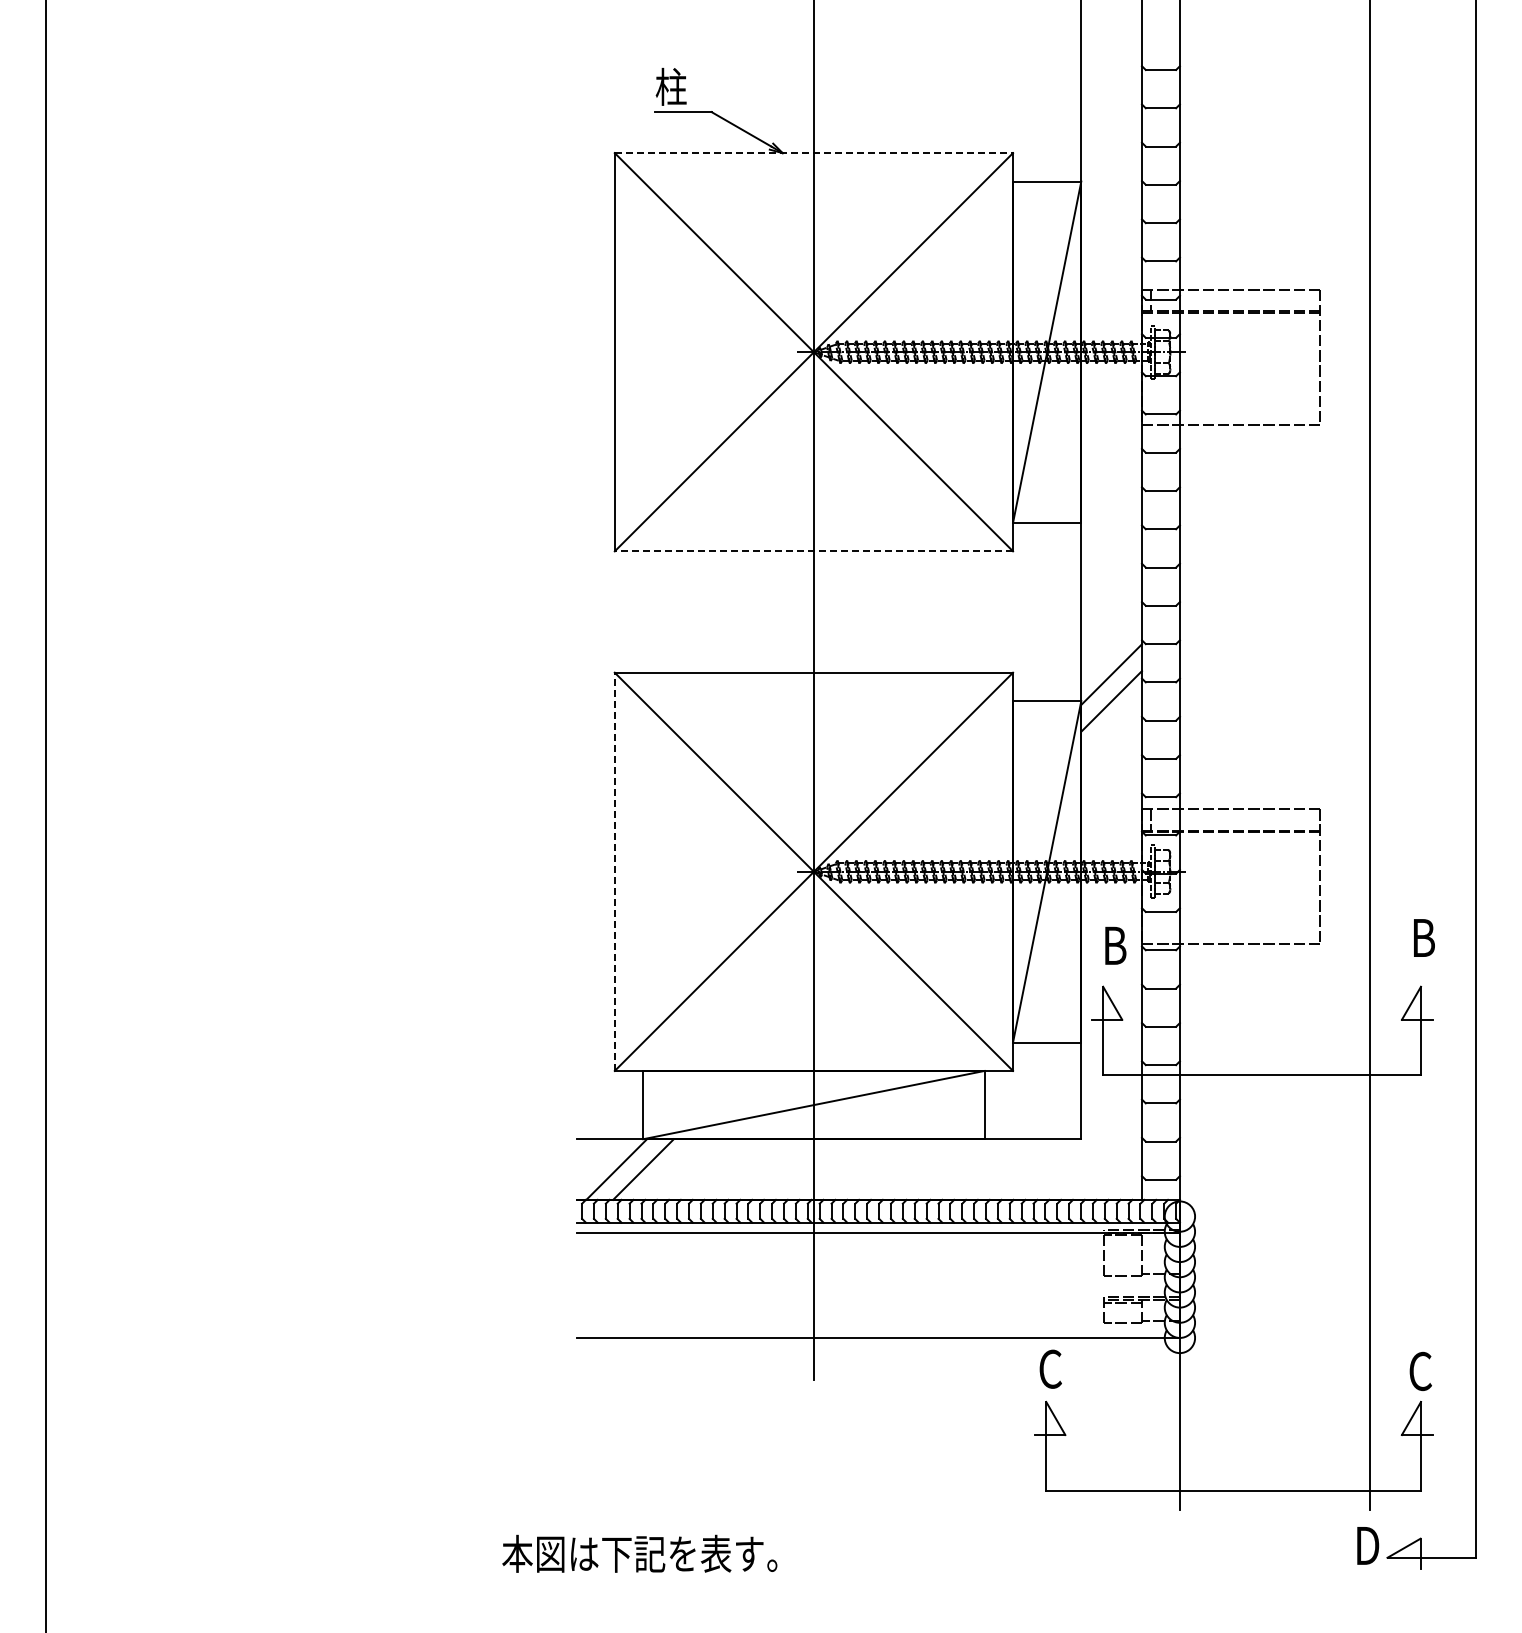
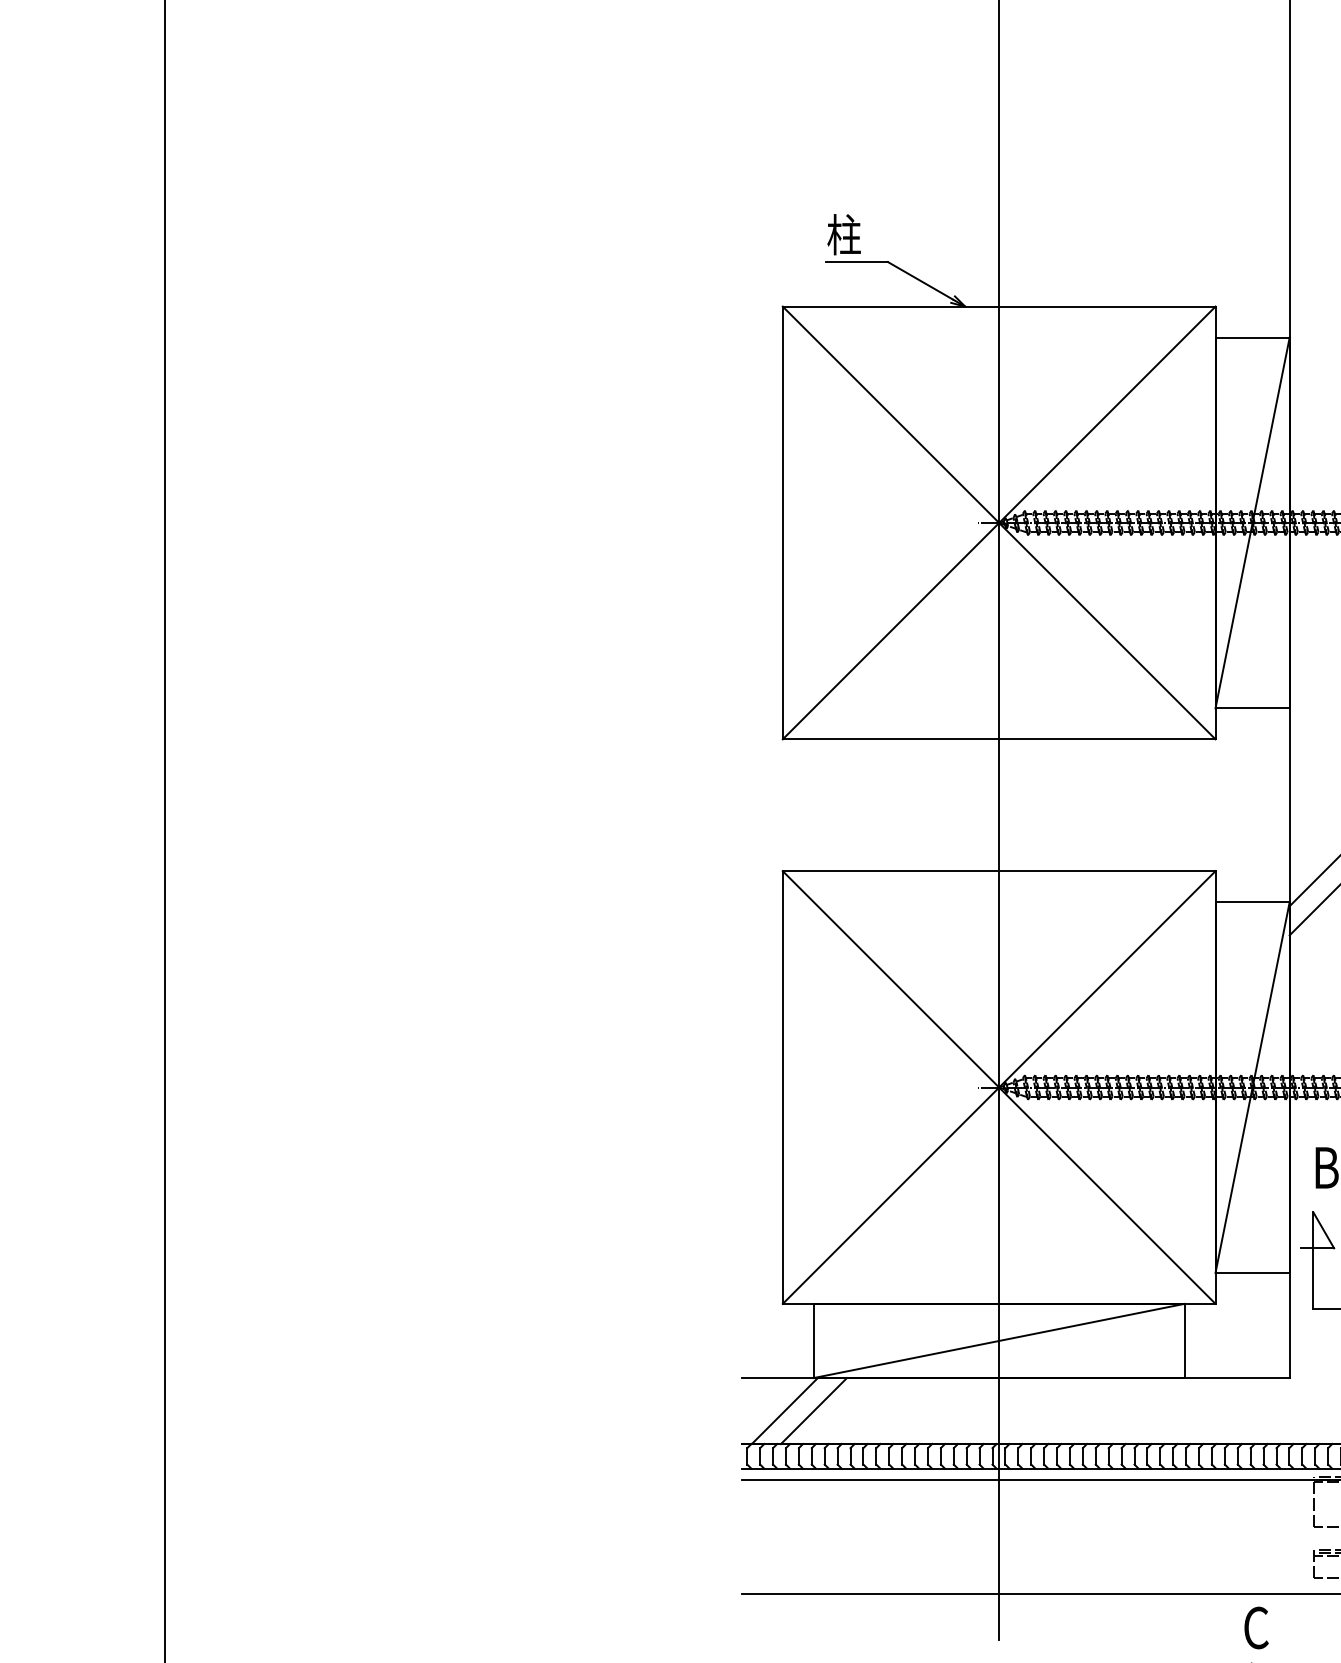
line: (814, 153) -> (999, 307), dashed -> solid
line: (813, 551) -> (998, 739), dashed -> solid
line: (614, 871) -> (782, 1087), dashed -> solid

